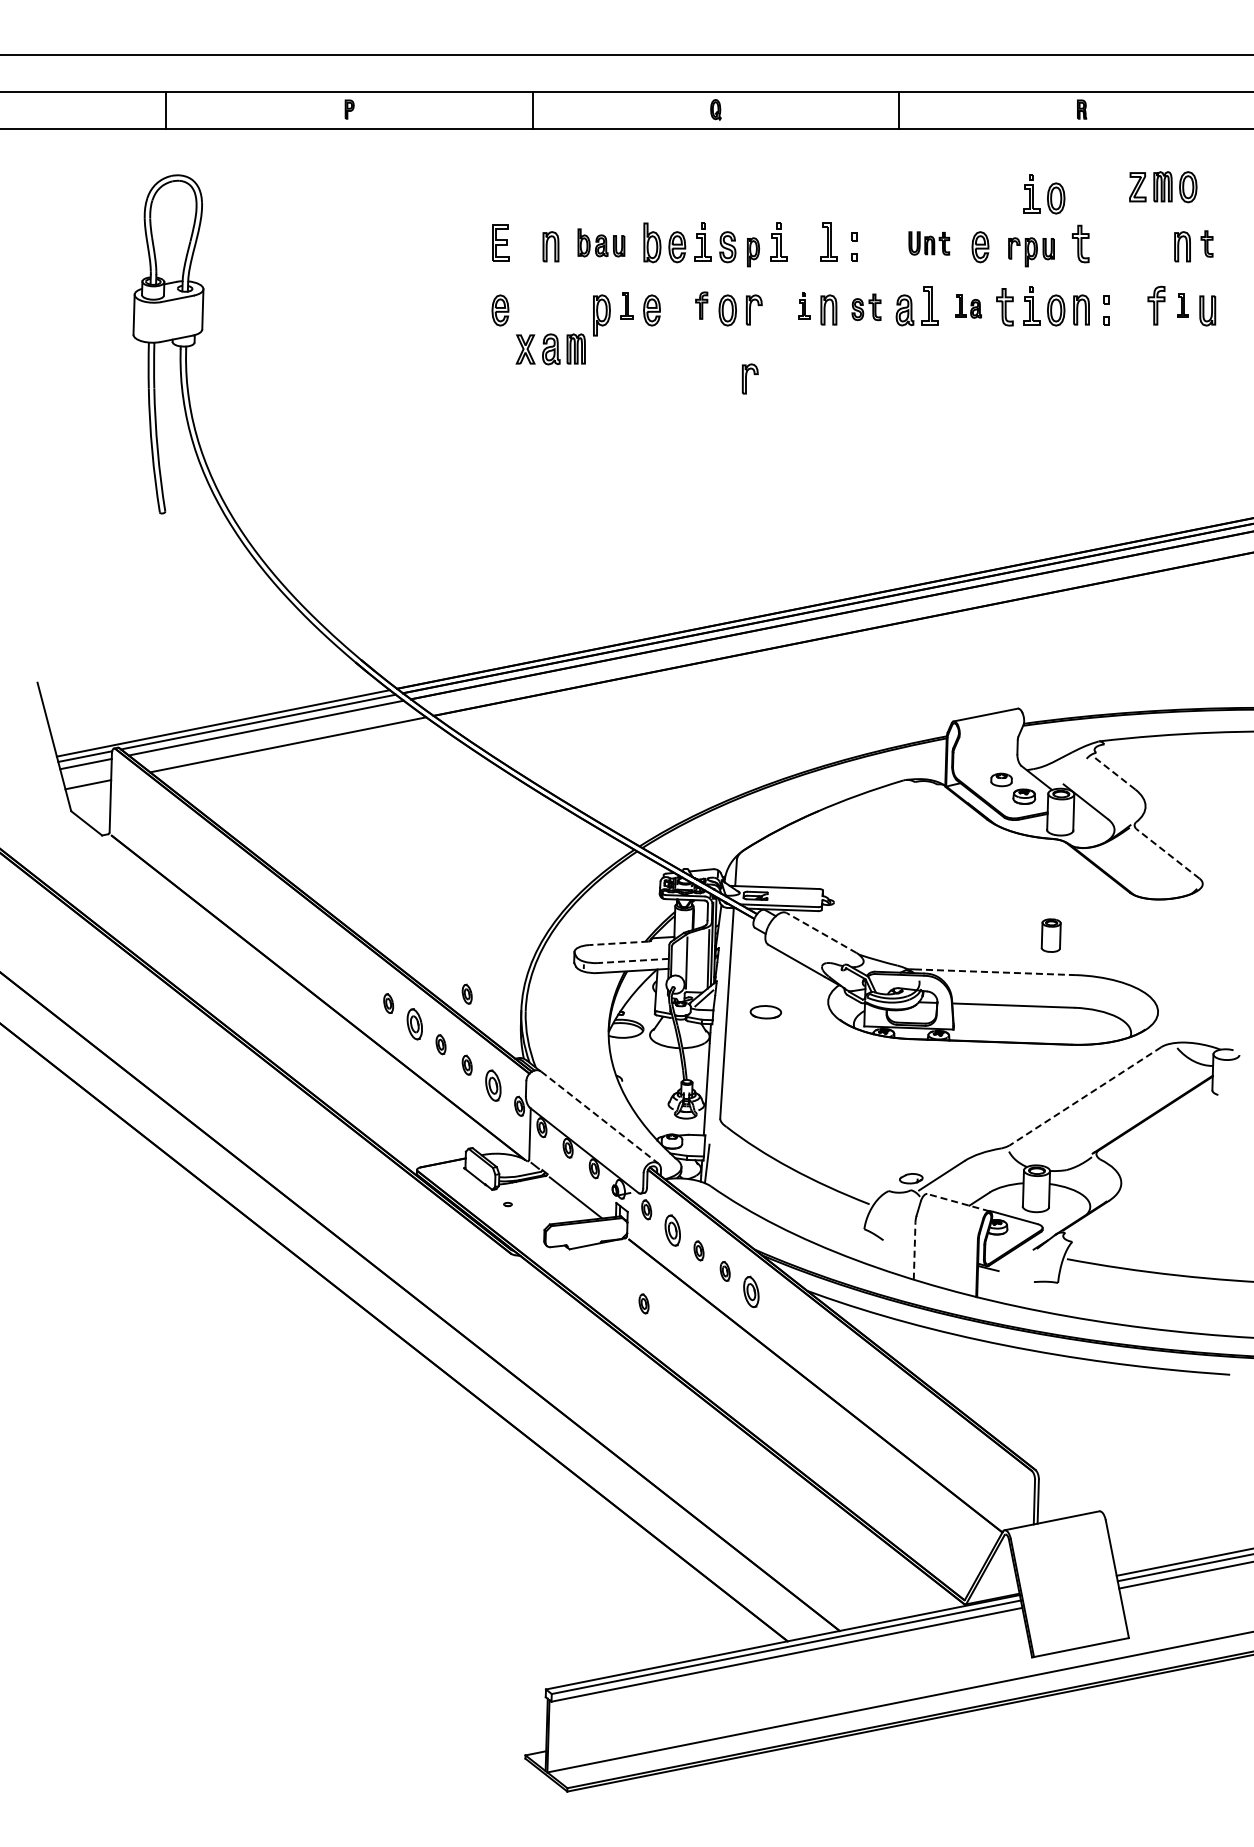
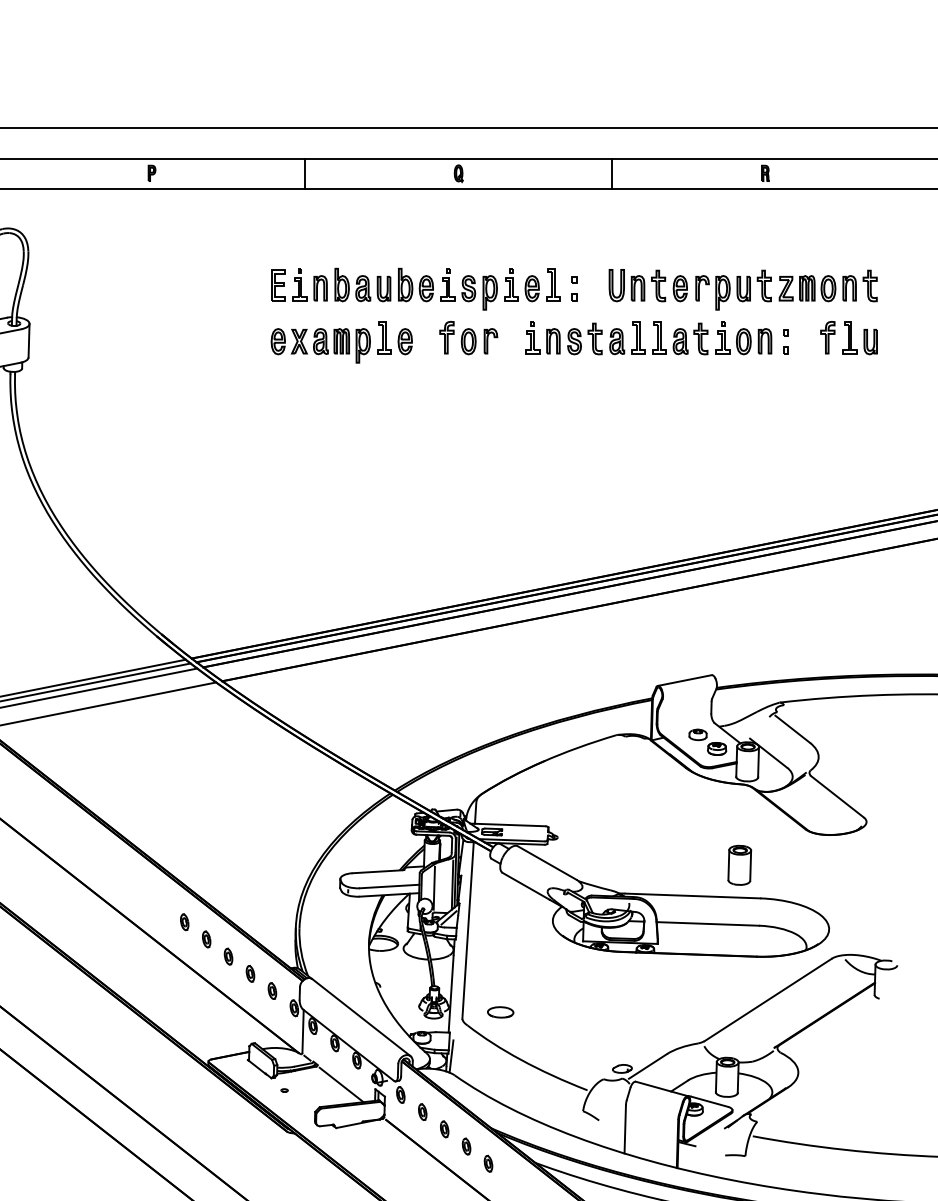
part: (1163, 187) -> (807, 288), moved
part: (1044, 194) -> (734, 244), removed
part: (525, 241) -> (299, 283), added
part: (601, 242) -> (362, 284), size x1.43
part: (929, 243) -> (637, 285), size x1.67
part: (1206, 243) -> (869, 285), size x1.43
part: (803, 247) -> (532, 288), added
part: (753, 252) -> (490, 293), size x1.43
part: (1031, 252) -> (723, 293), size x1.43
part: (626, 305) -> (383, 337), size x1.43
part: (701, 305) -> (446, 337), size x1.43
part: (803, 305) -> (532, 337), size x1.43
part: (1182, 305) -> (849, 337), size x1.67
part: (968, 306) -> (670, 338), size x1.67
part: (866, 307) -> (584, 339), size x1.43
part: (550, 349) -> (320, 341), moved
part: (750, 378) -> (487, 398), removed
line: (1114, 772) -> (792, 728), dashed -> solid
line: (1167, 853) -> (837, 796), dashed -> solid
line: (821, 932) -> (547, 862), dashed -> solid
part: (1050, 935) -> (739, 865), size x1.43
line: (618, 943) -> (377, 871), dashed -> solid
line: (633, 960) -> (389, 886), dashed -> solid
line: (995, 972) -> (692, 896), dashed -> solid
part: (466, 993) -> (249, 913), removed
part: (765, 1012) -> (500, 1012), moved
part: (414, 1023) -> (206, 938), size x0.62
part: (493, 1085) -> (272, 990), size x0.62
line: (1085, 1096) -> (768, 1000), dashed -> solid
line: (599, 1117) -> (361, 1017), dashed -> solid
line: (958, 1202) -> (661, 1088), dashed -> solid
part: (672, 1229) -> (422, 1111), size x0.62
line: (914, 1250) -> (625, 1129), dashed -> solid
part: (751, 1291) -> (488, 1163), size x0.62
part: (643, 1303) -> (398, 1173), removed

